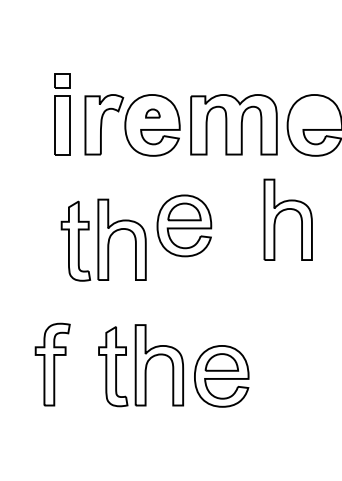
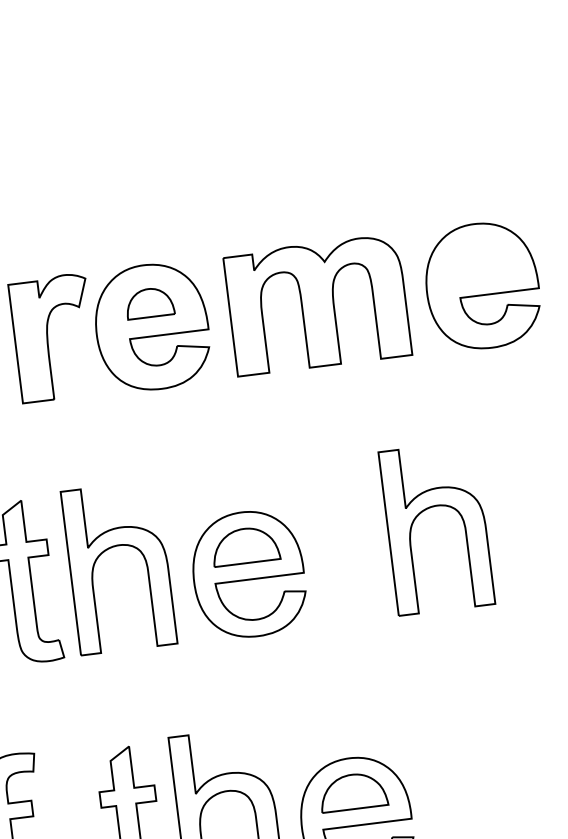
part: (152, 113) -> (148, 302), size x1.67
part: (283, 211) -> (425, 512), moved
part: (184, 225) -> (248, 573), moved

